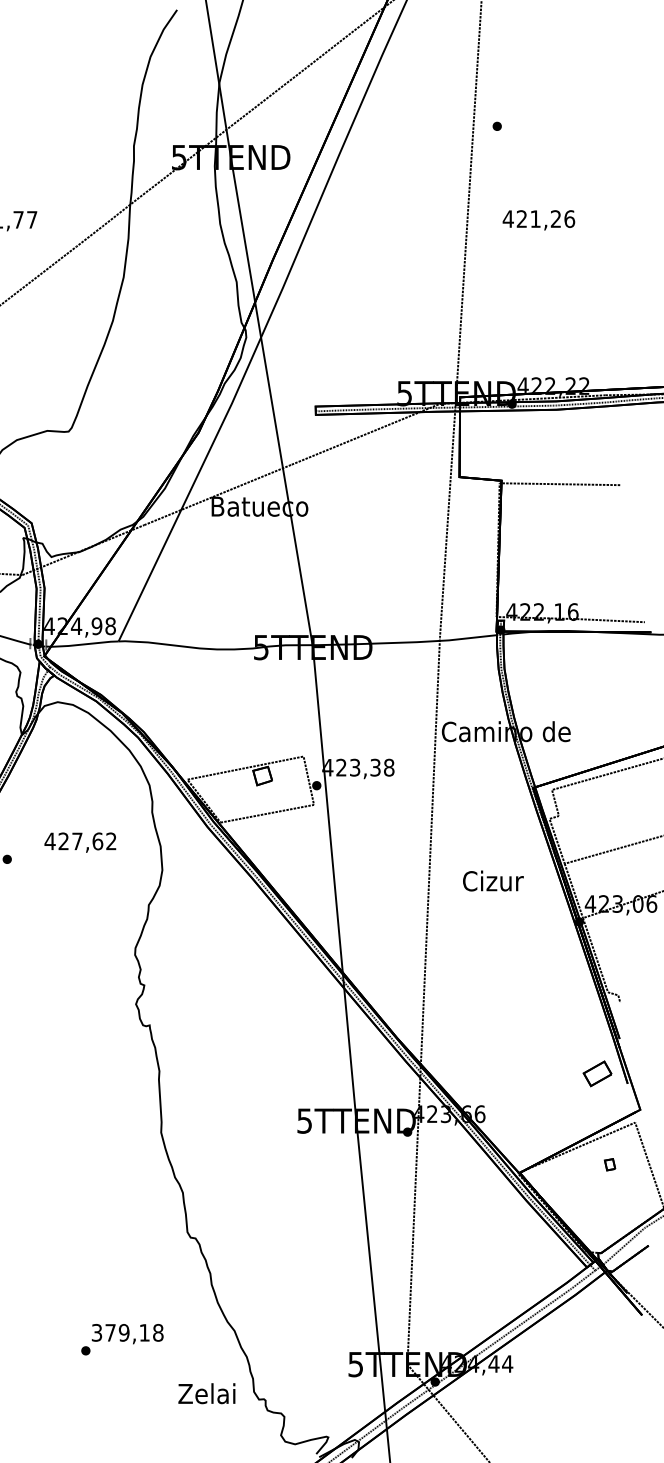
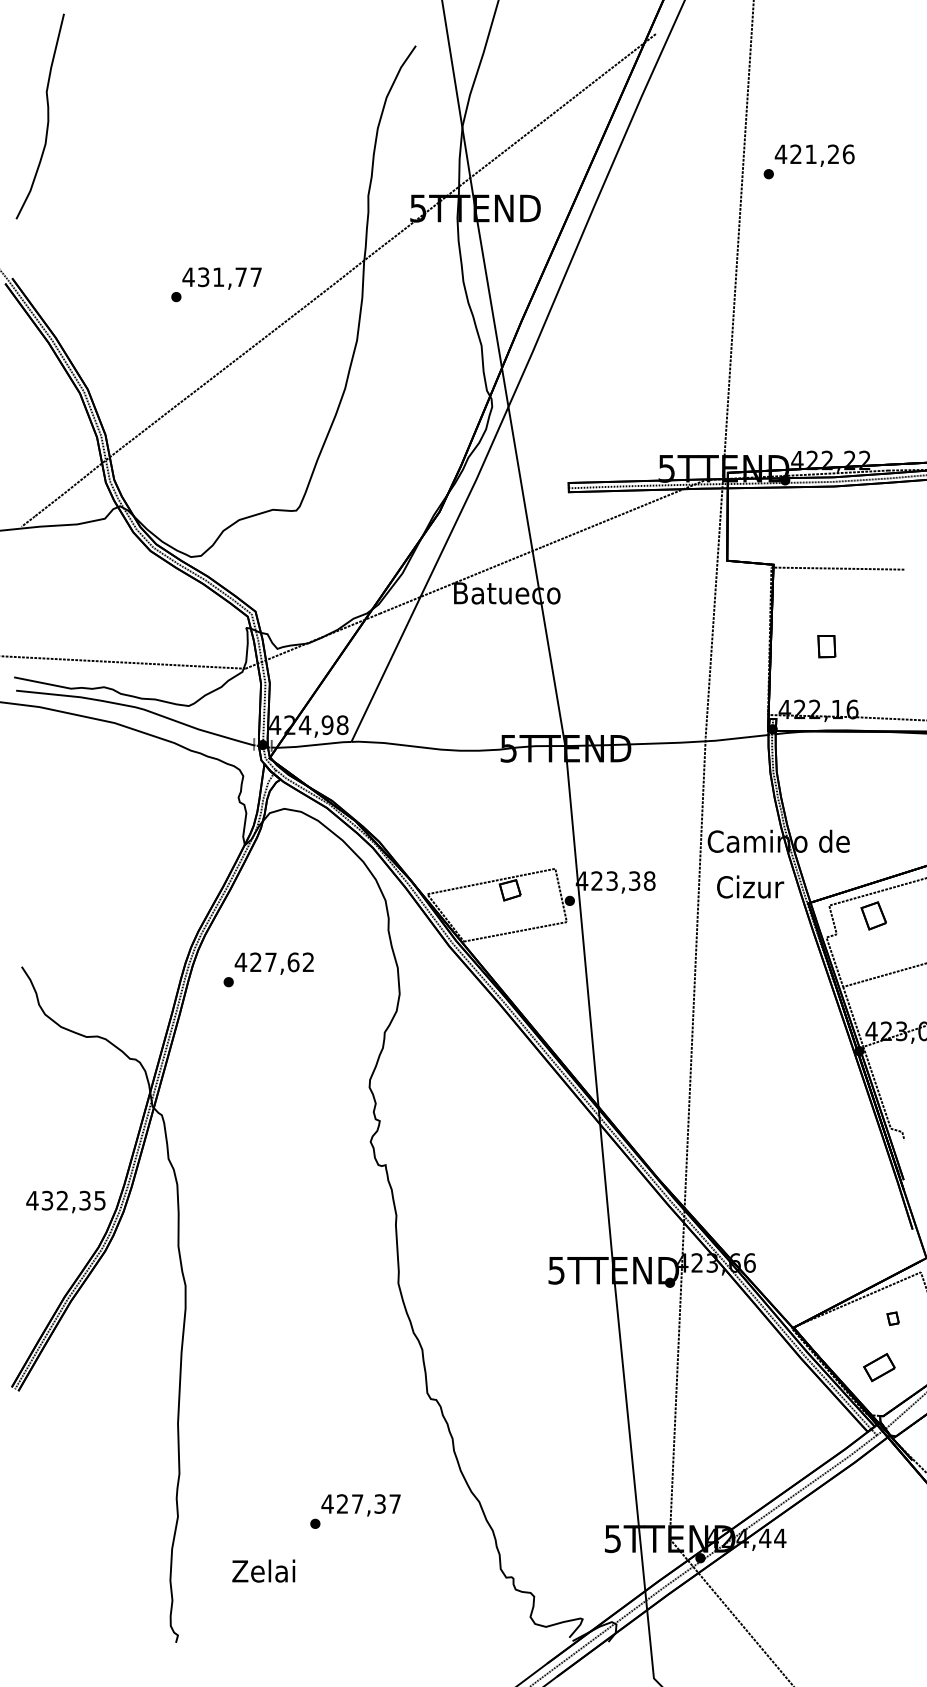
text: (538, 220) -> (814, 155), moved
part: (549, 554) -> (826, 646), added
part: (592, 798) -> (873, 915), added
text: (79, 842) -> (273, 963), moved
text: (493, 880) -> (750, 886), moved
part: (597, 1073) -> (879, 1367), moved
text: (127, 1332) -> (361, 1503), 379,18 -> 427,37
text: (206, 1393) -> (263, 1570), moved

